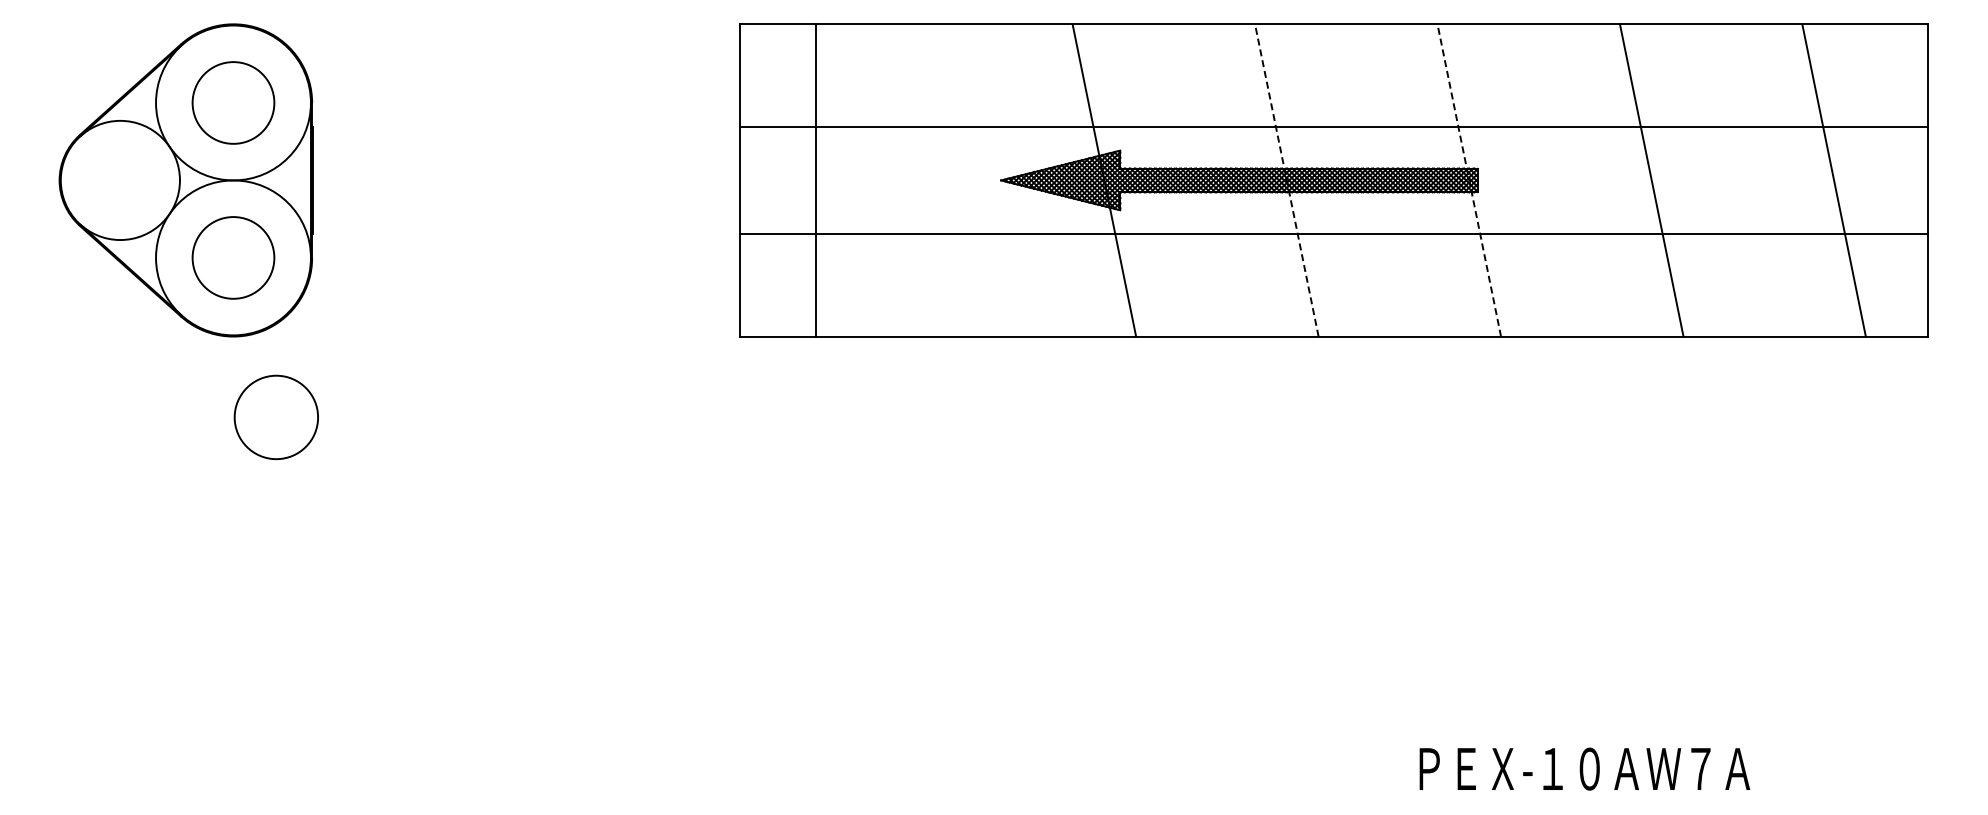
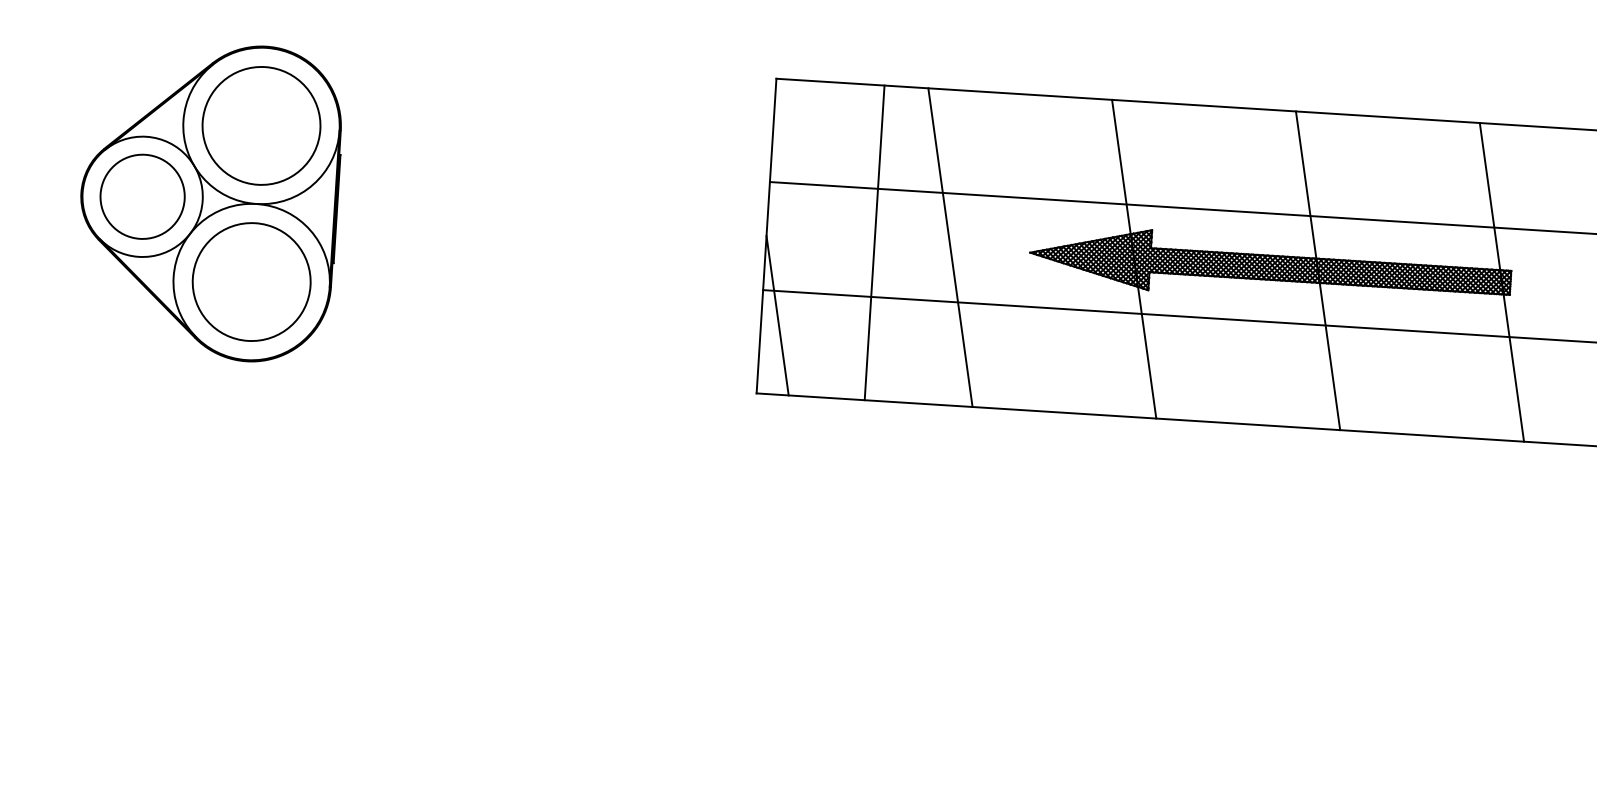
circle: (233, 102) -> (261, 125), size x1.43
line: (1286, 179) -> (1317, 269), dashed -> solid
line: (1469, 179) -> (1502, 281), dashed -> solid
line: (815, 180) -> (874, 242), moved
line: (921, 180) -> (949, 247), added
circle: (233, 257) -> (251, 281), size x1.43
line: (755, 258) -> (777, 315), added
circle: (275, 416) -> (141, 195), moved

